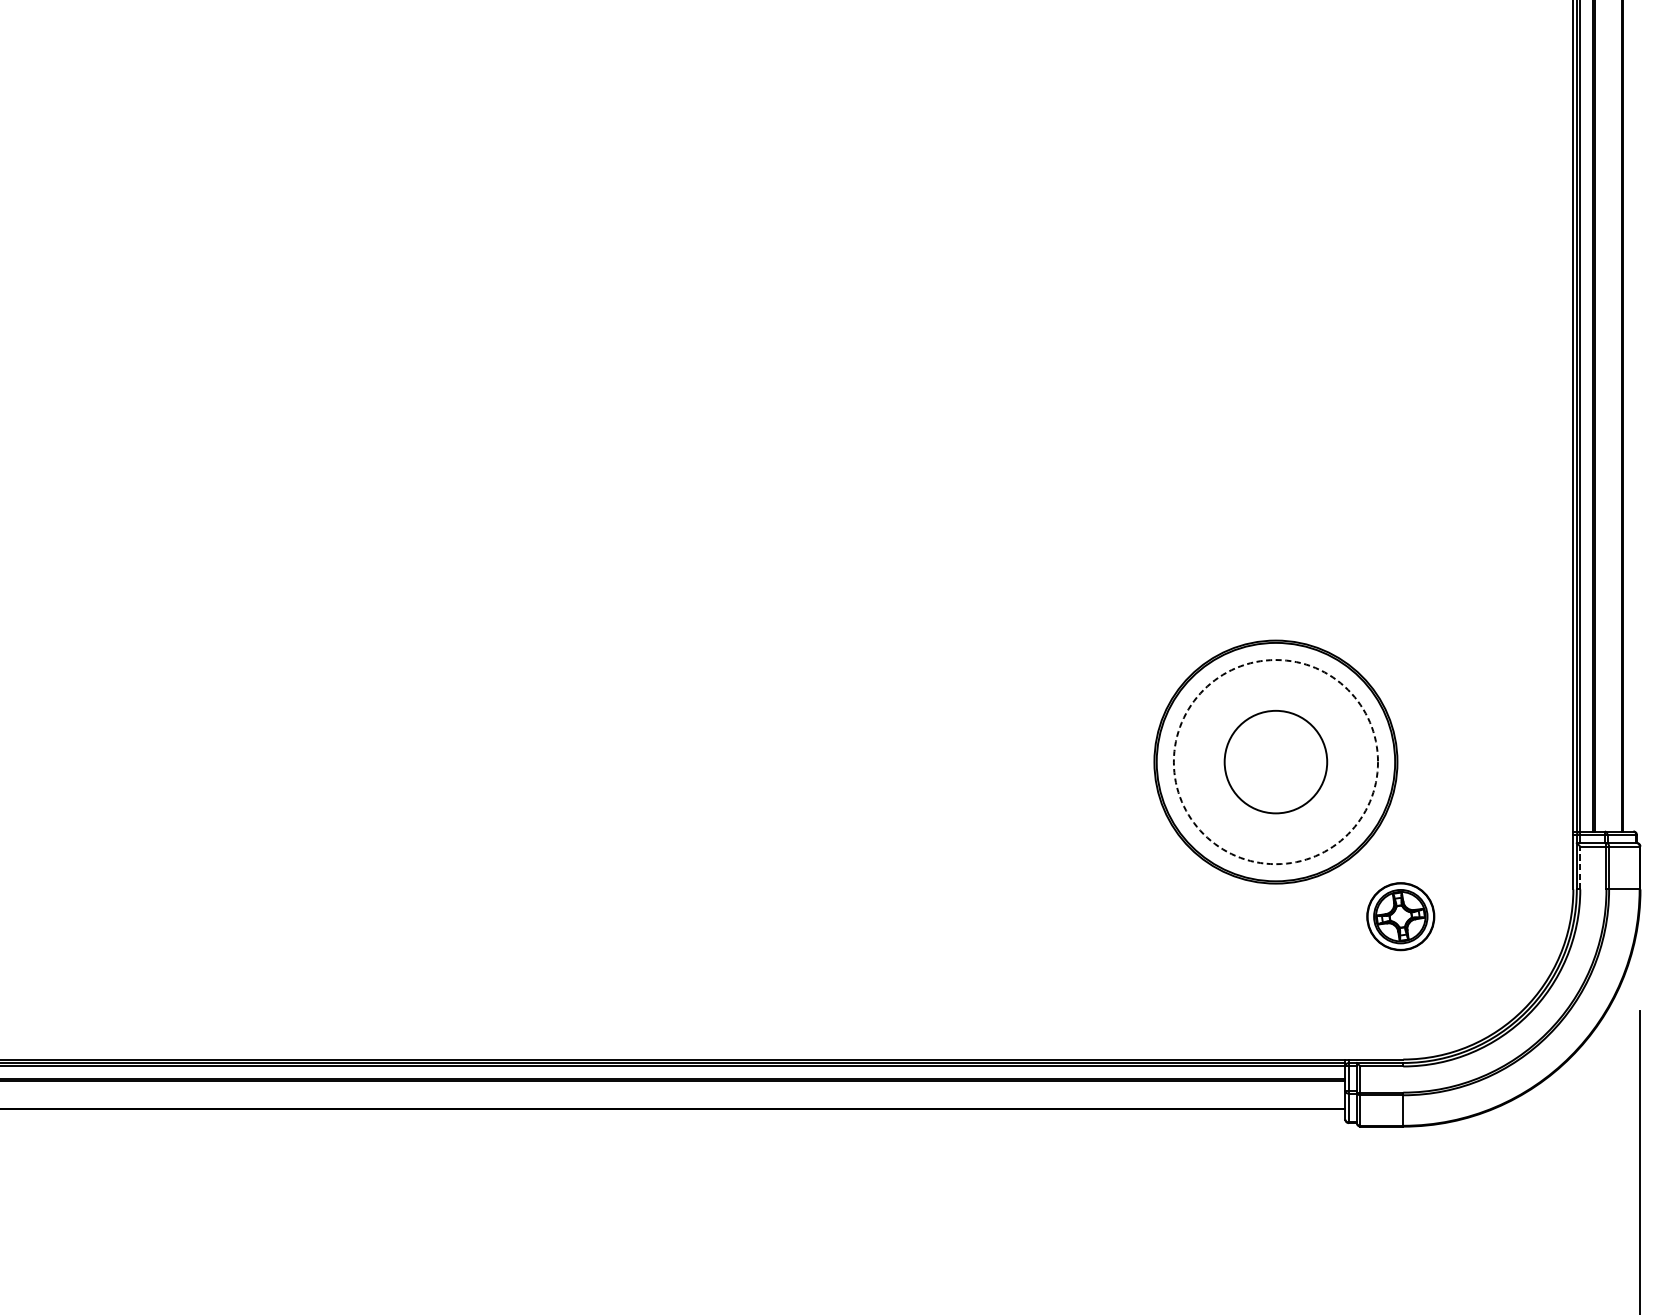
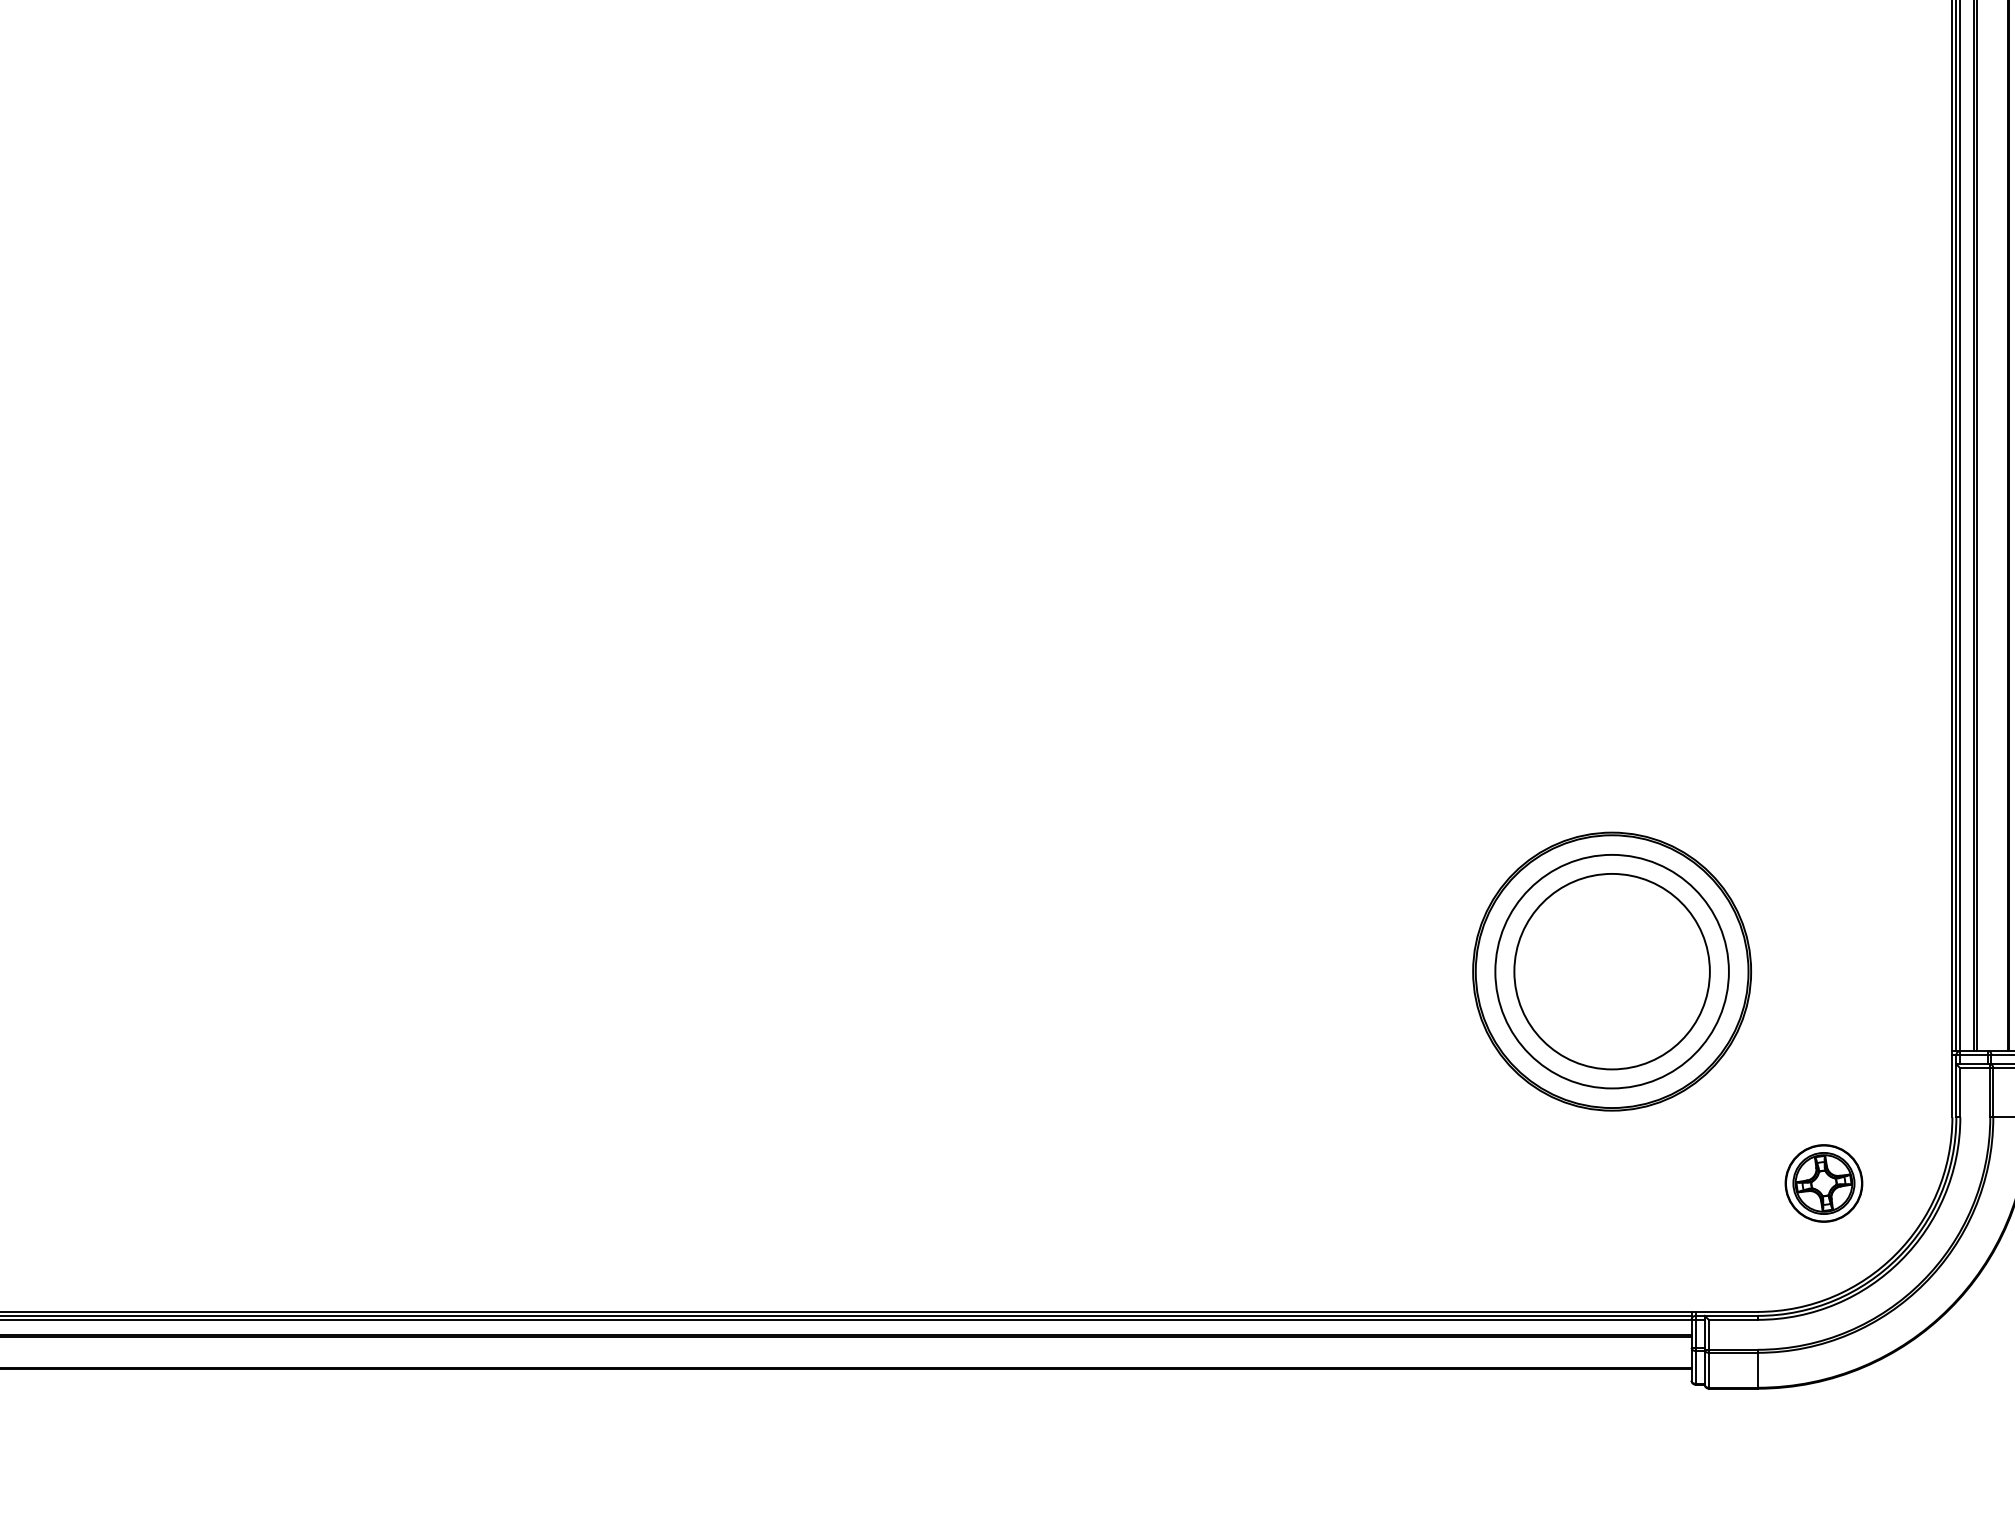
circle: (1275, 761) -> (1611, 971), dashed -> solid
circle: (1275, 761) -> (1611, 971), size x1.67
line: (1580, 867) -> (1960, 1092), dashed -> solid
part: (1400, 916) -> (1823, 1183), moved

